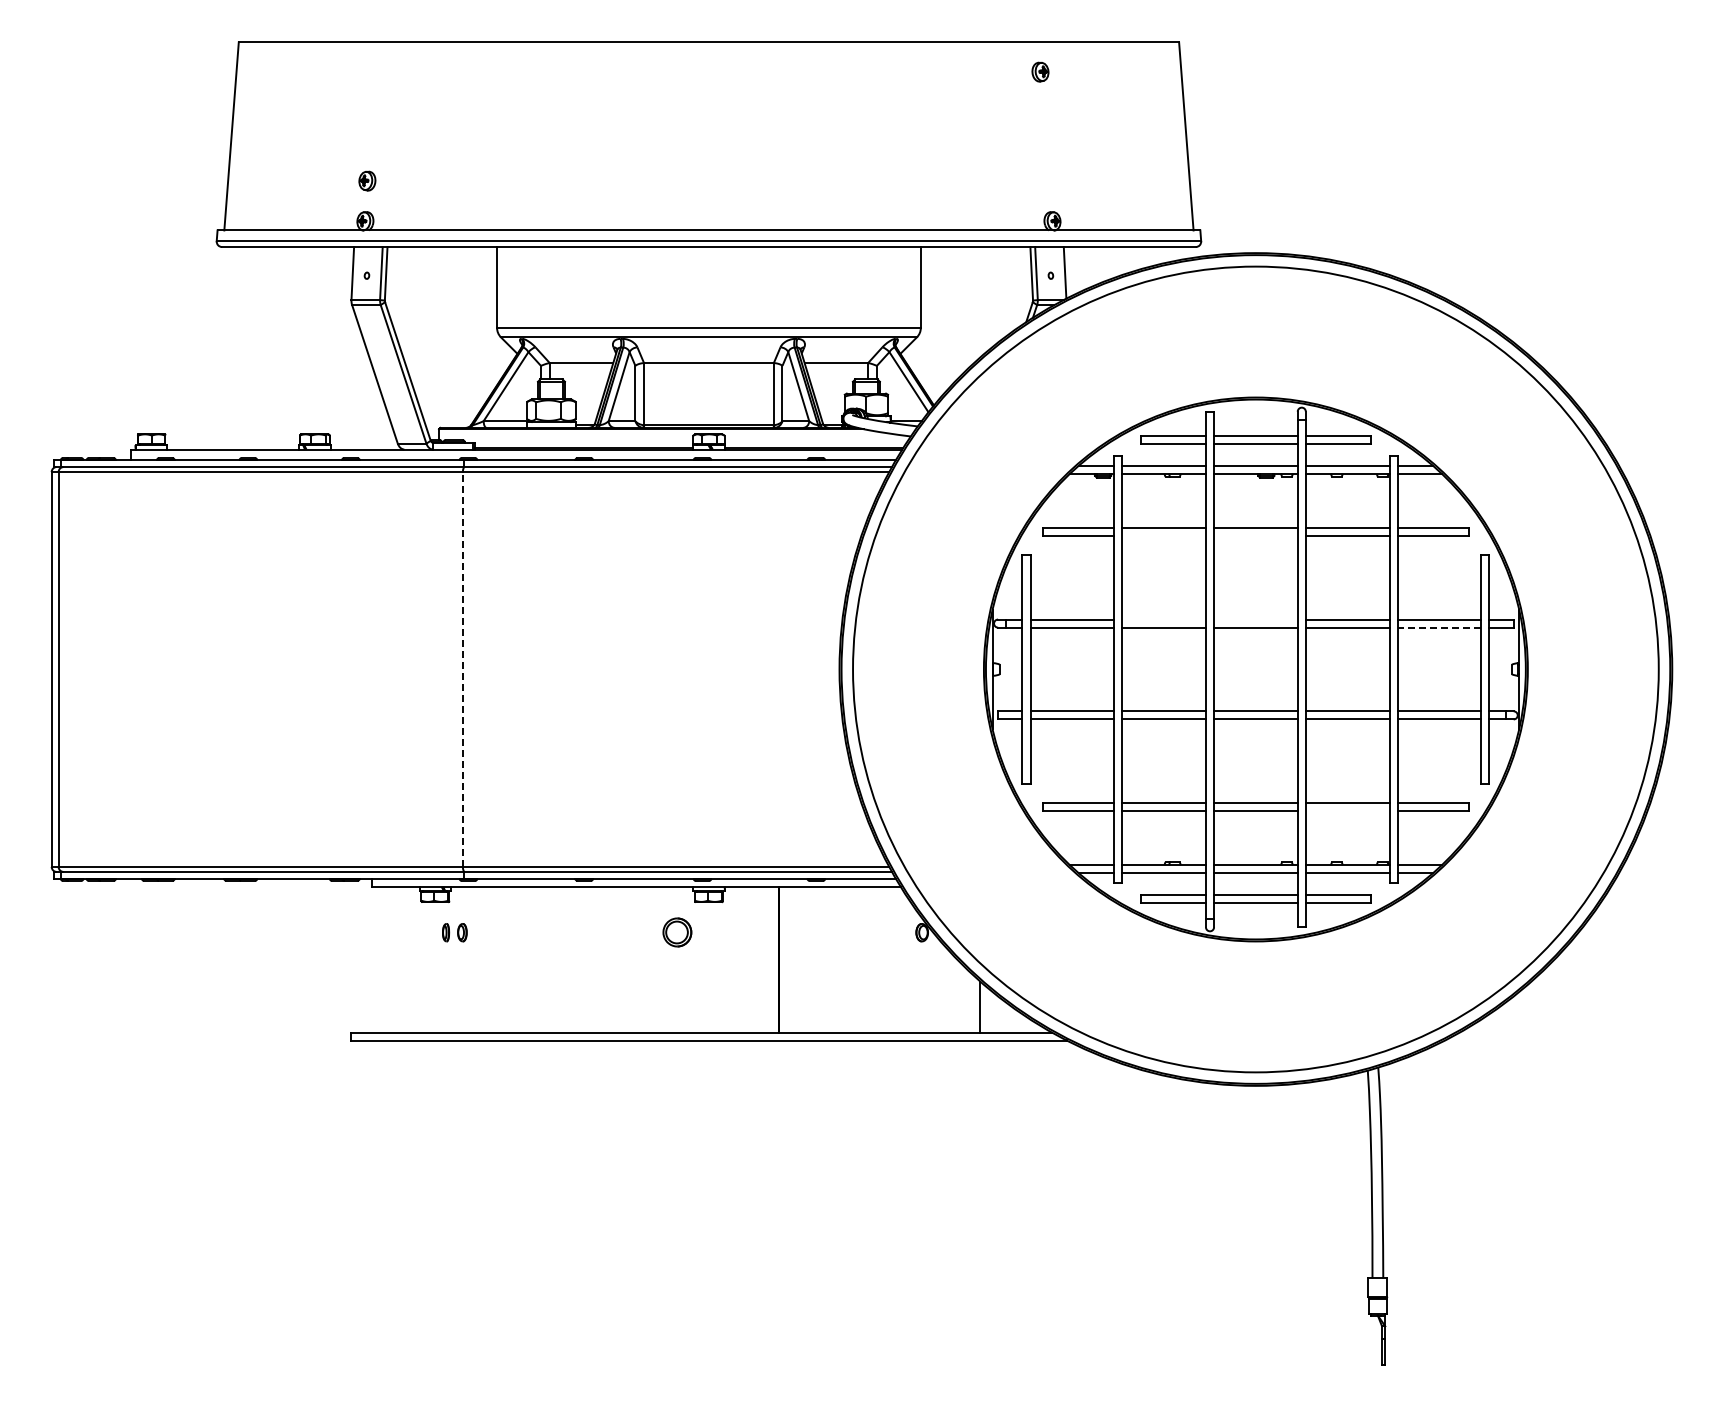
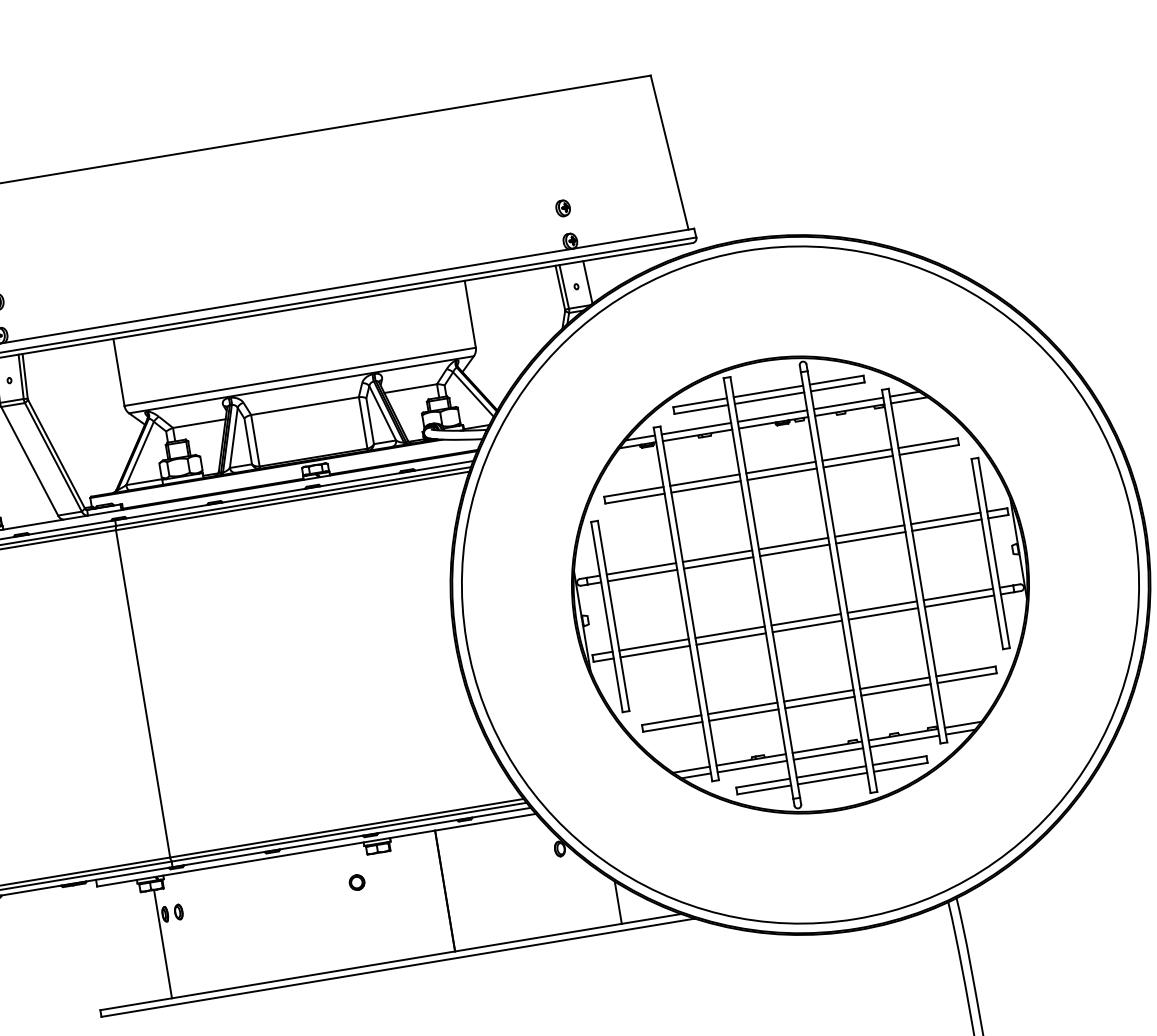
part: (1040, 71) -> (563, 207), moved
line: (1163, 535) -> (705, 486), added
line: (1255, 535) -> (781, 474), added
line: (1163, 619) -> (717, 556), added
line: (1255, 619) -> (793, 543), added
line: (1439, 627) -> (946, 525), dashed -> solid
line: (462, 668) -> (142, 693), dashed -> solid
line: (1347, 811) -> (895, 690), added
part: (677, 932) -> (357, 882), size x0.62
line: (437, 966) -> (162, 943), added

